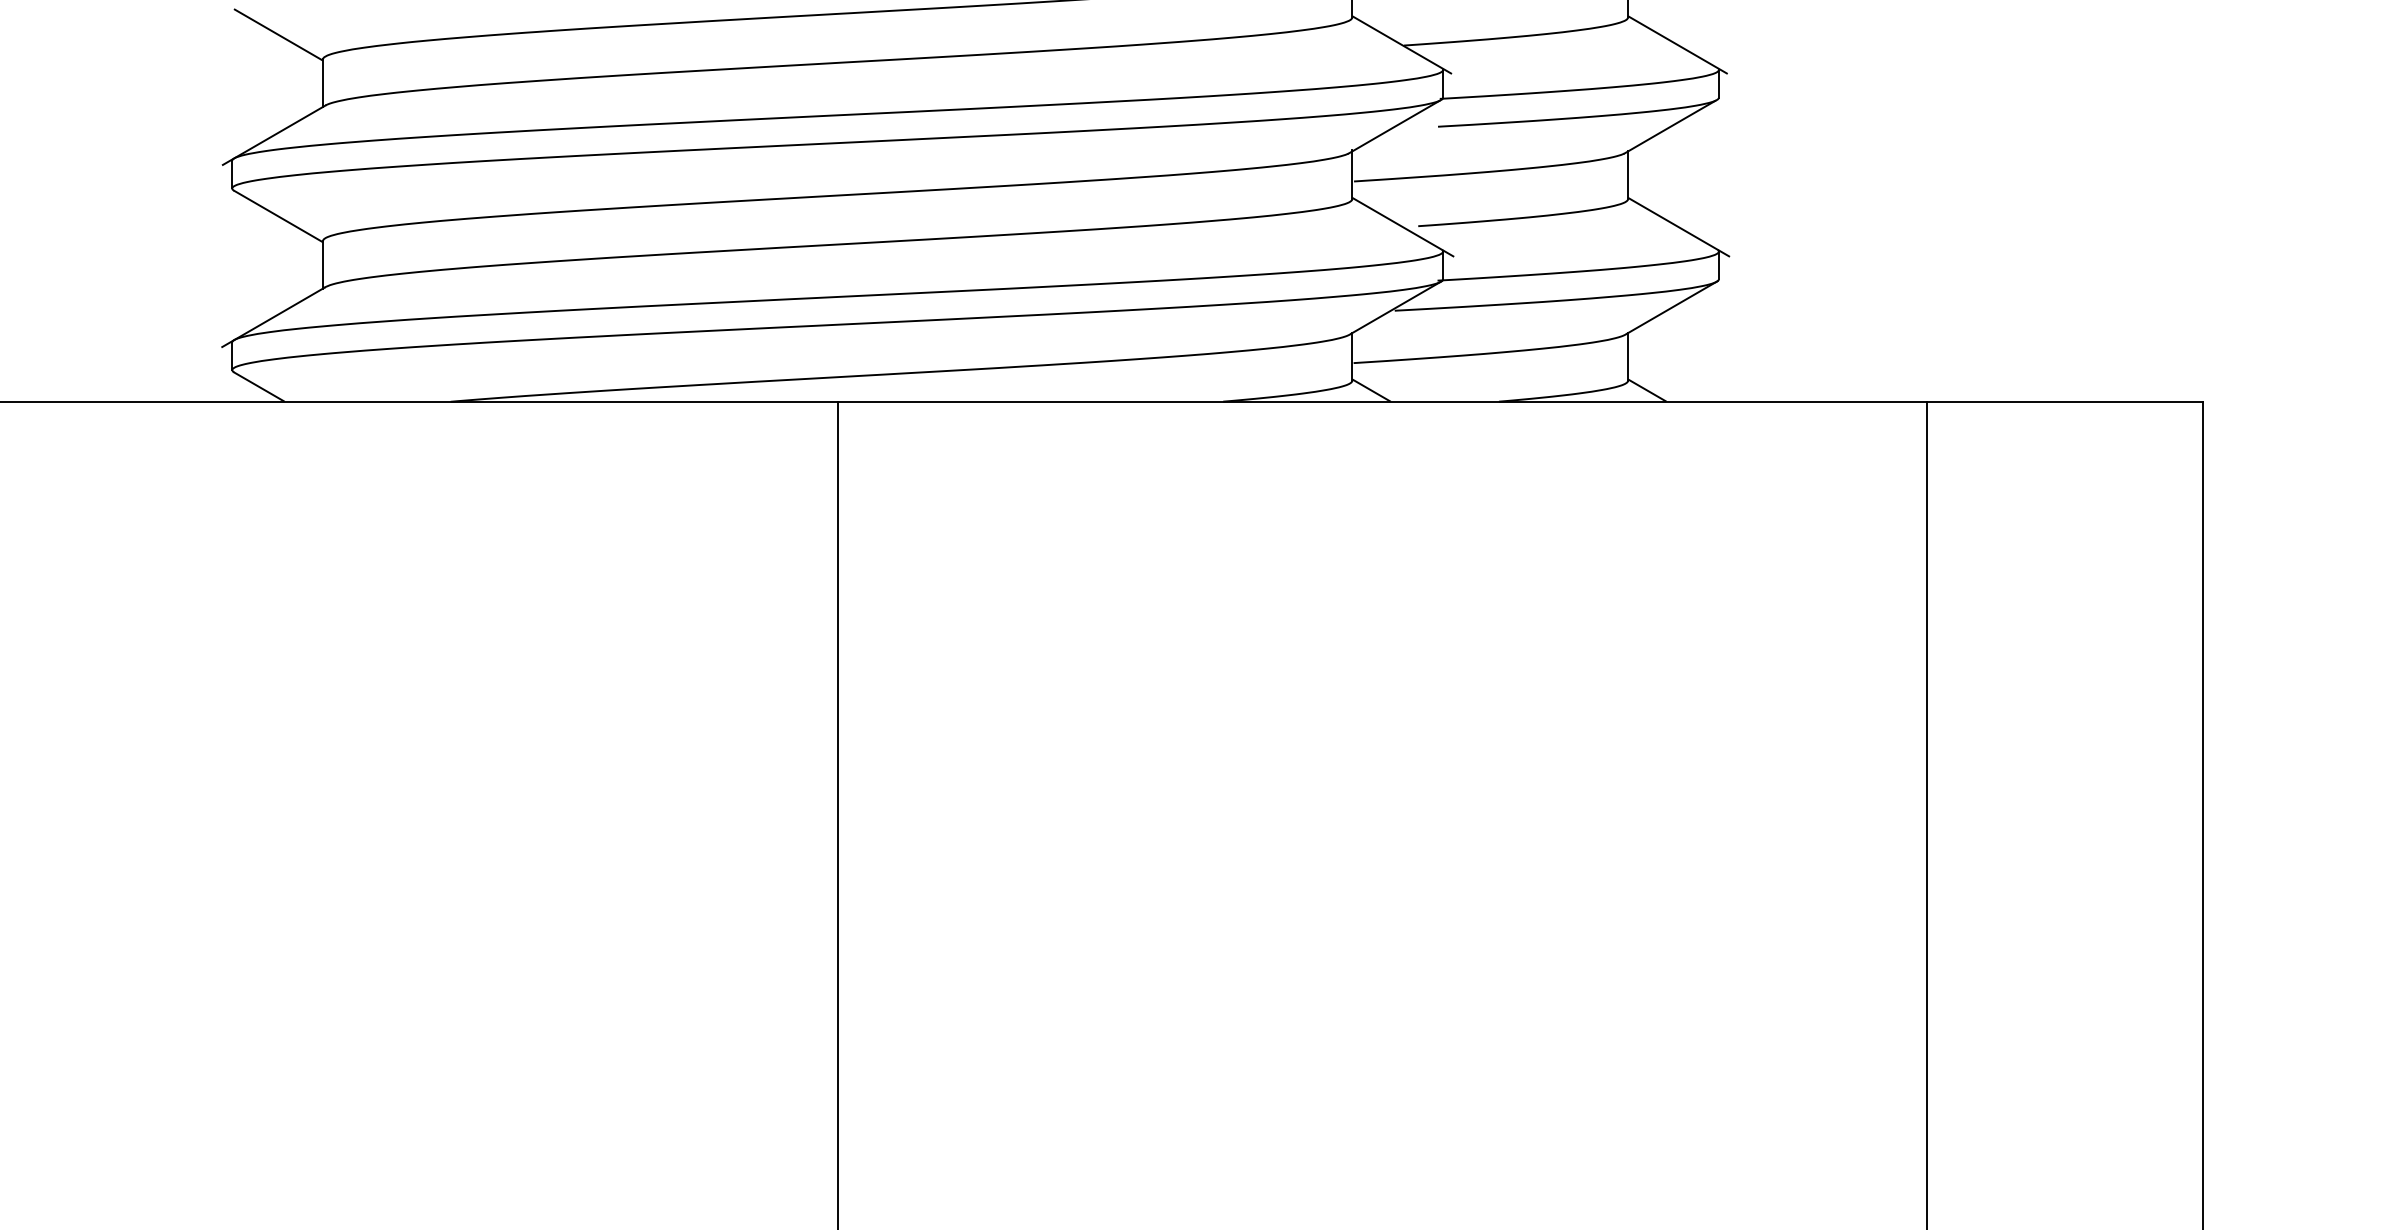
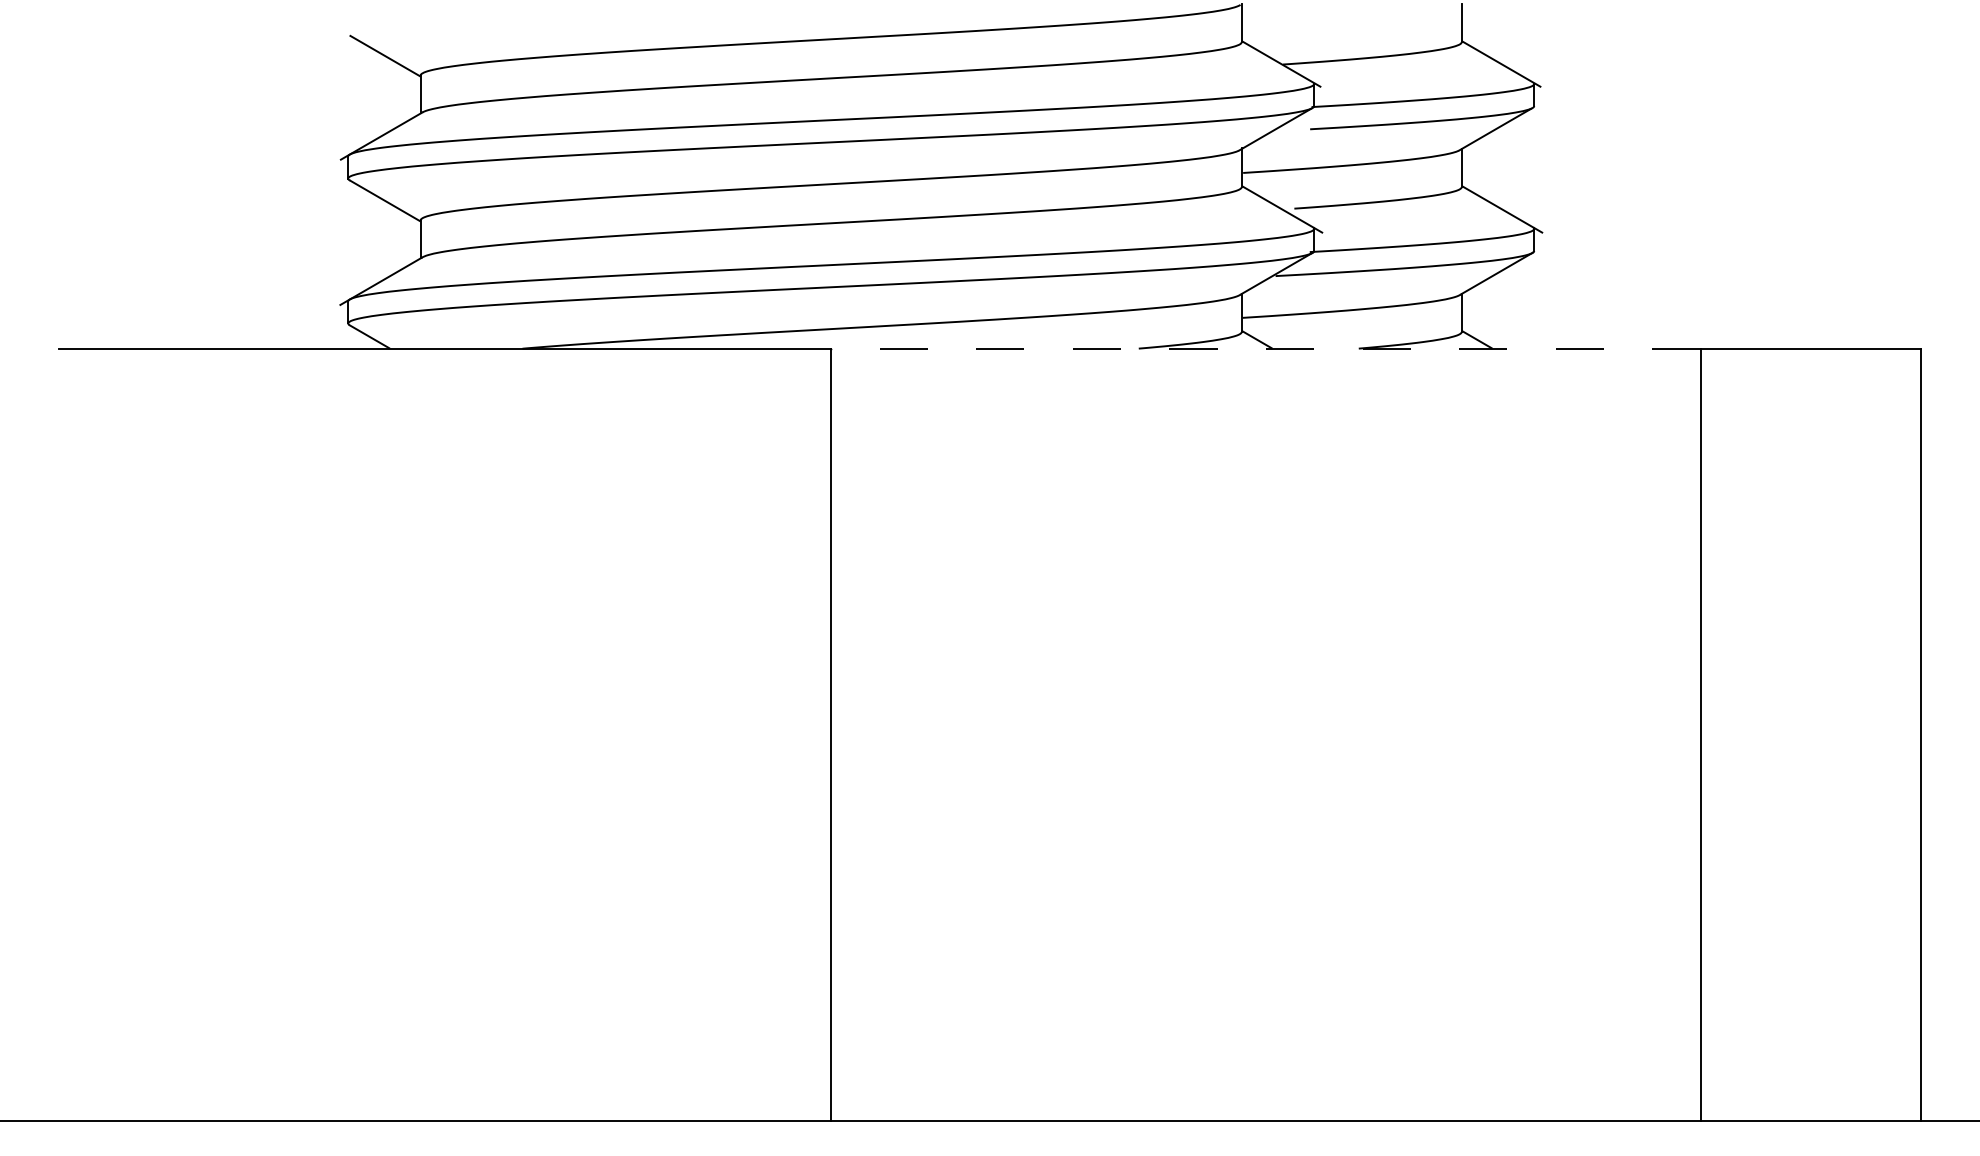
line: (1382, 401) -> (1265, 348), solid -> dashed

